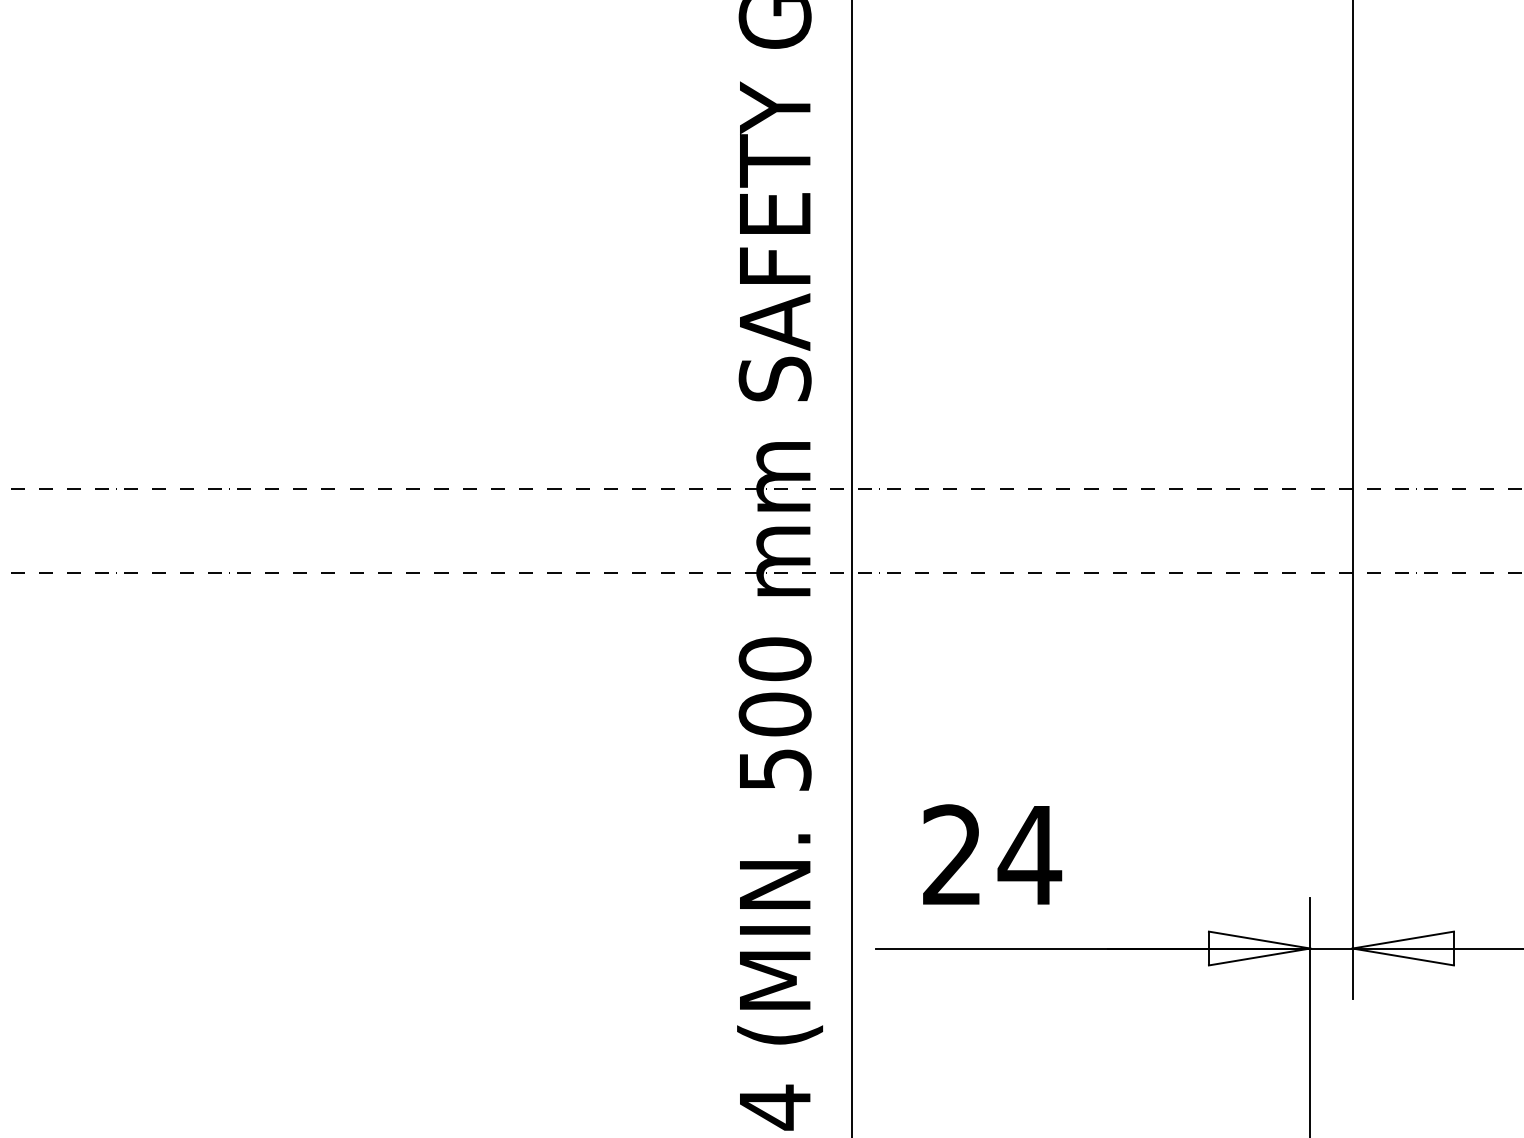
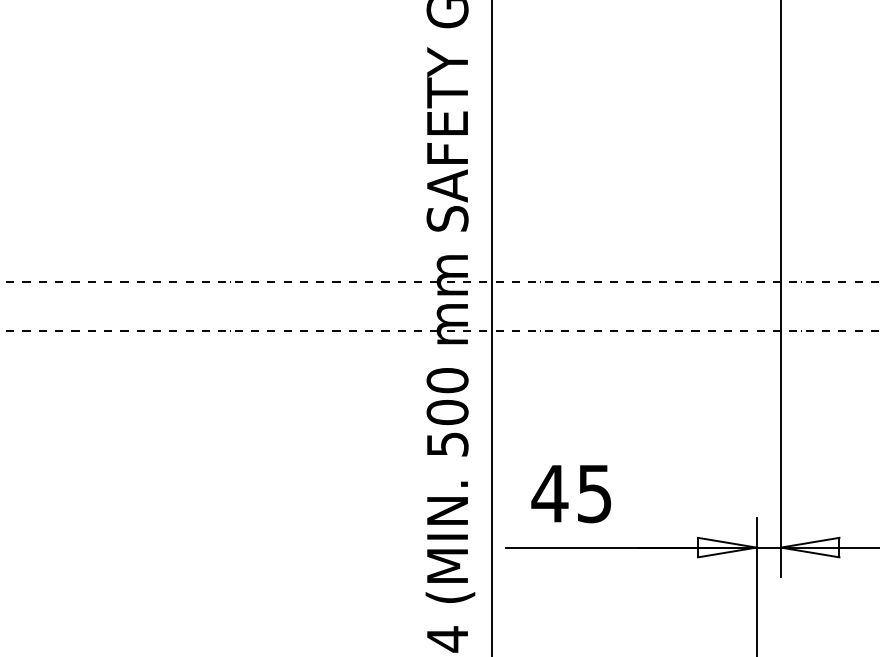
text: (991, 854) -> (572, 493), 24 -> 45

